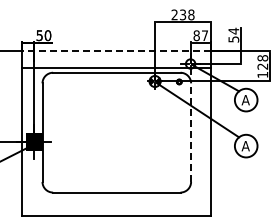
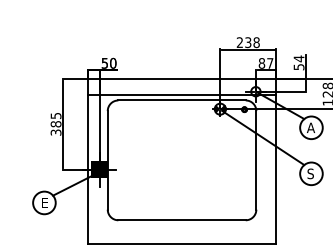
line: (116, 50) -> (181, 78), dashed -> solid
line: (191, 131) -> (256, 159), dashed -> solid
text: (246, 145) -> (311, 173), A -> S

